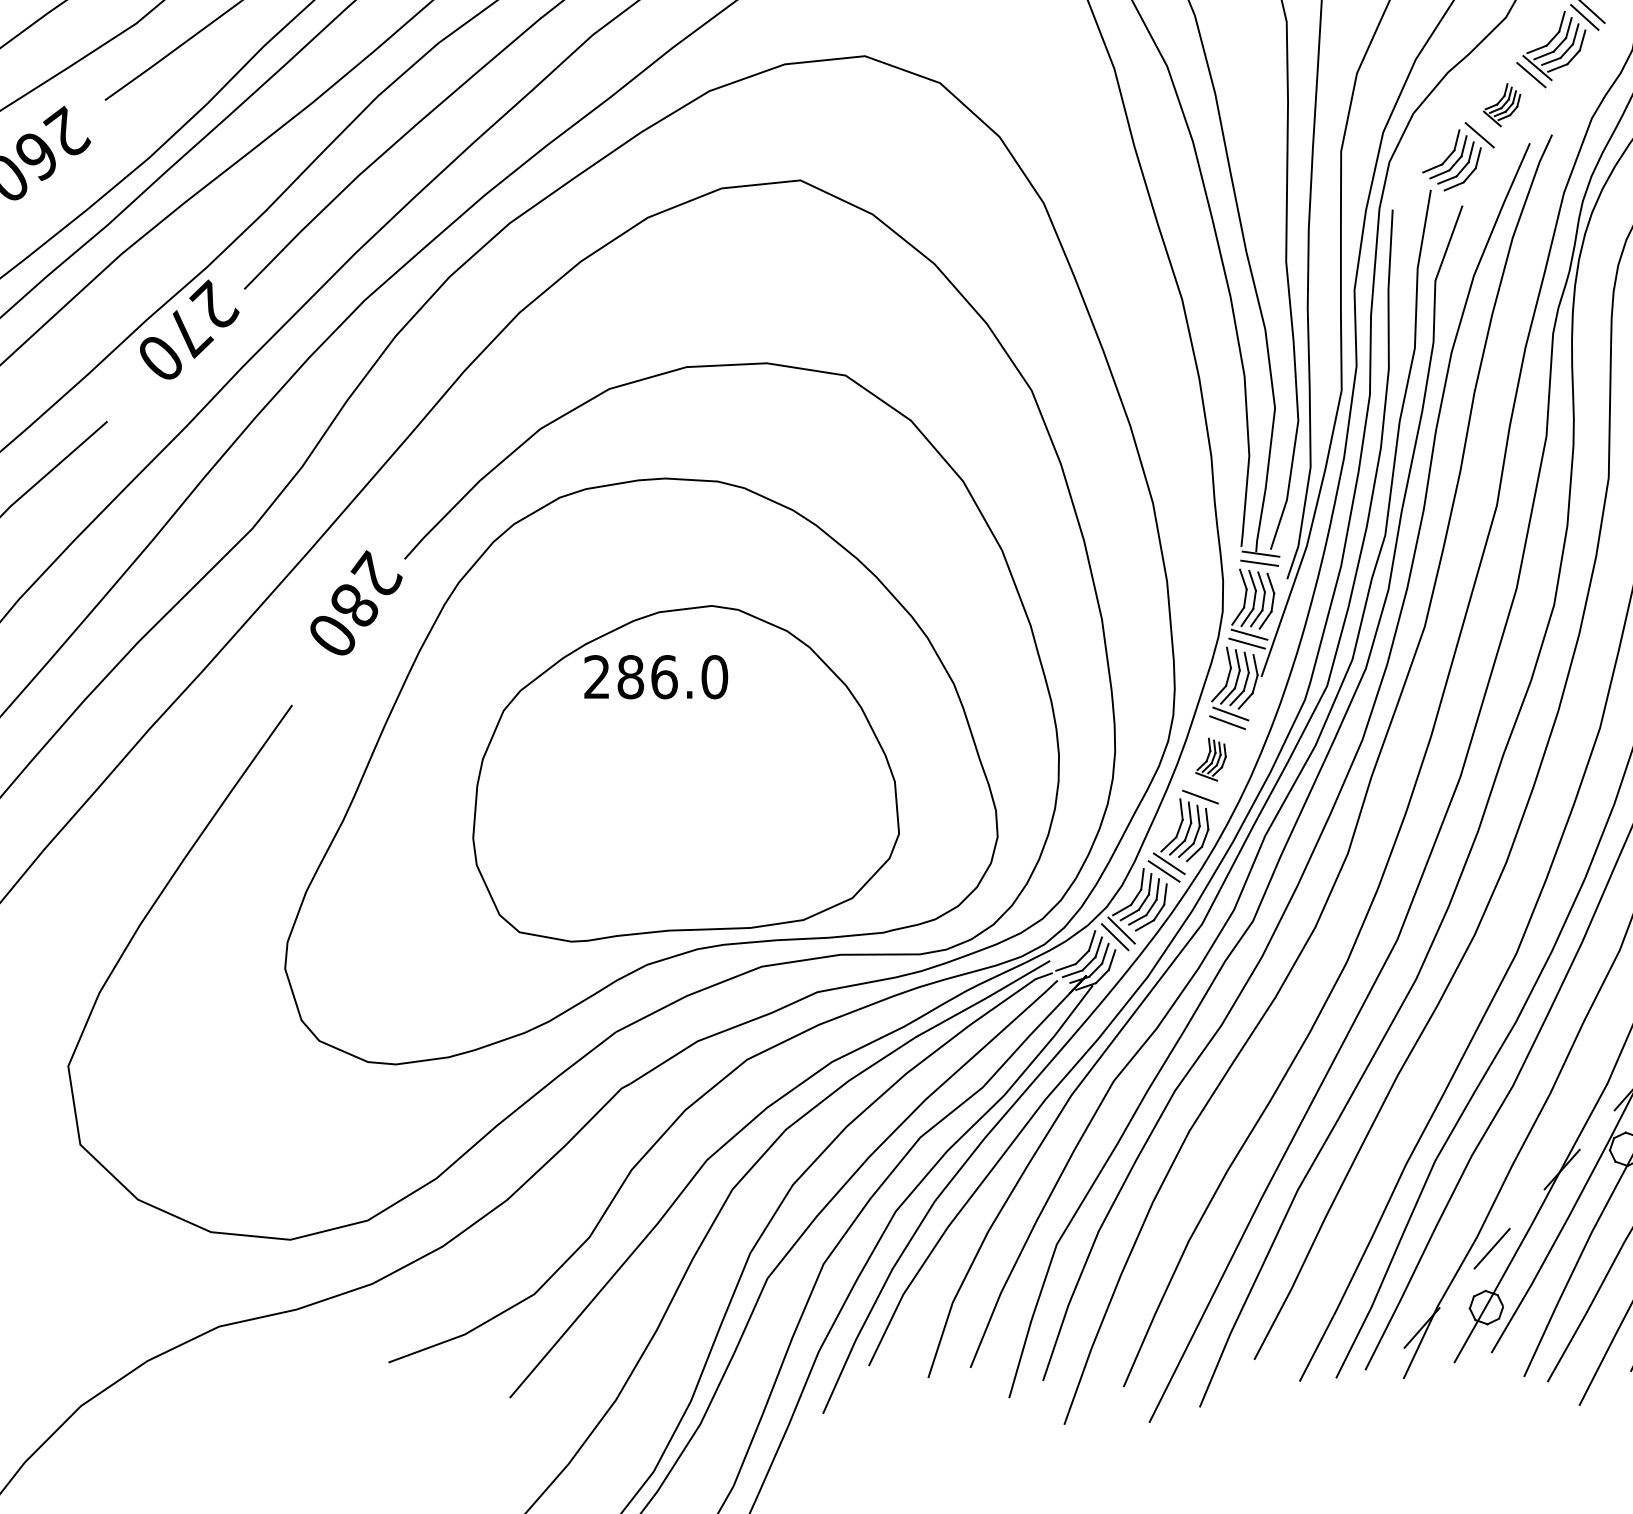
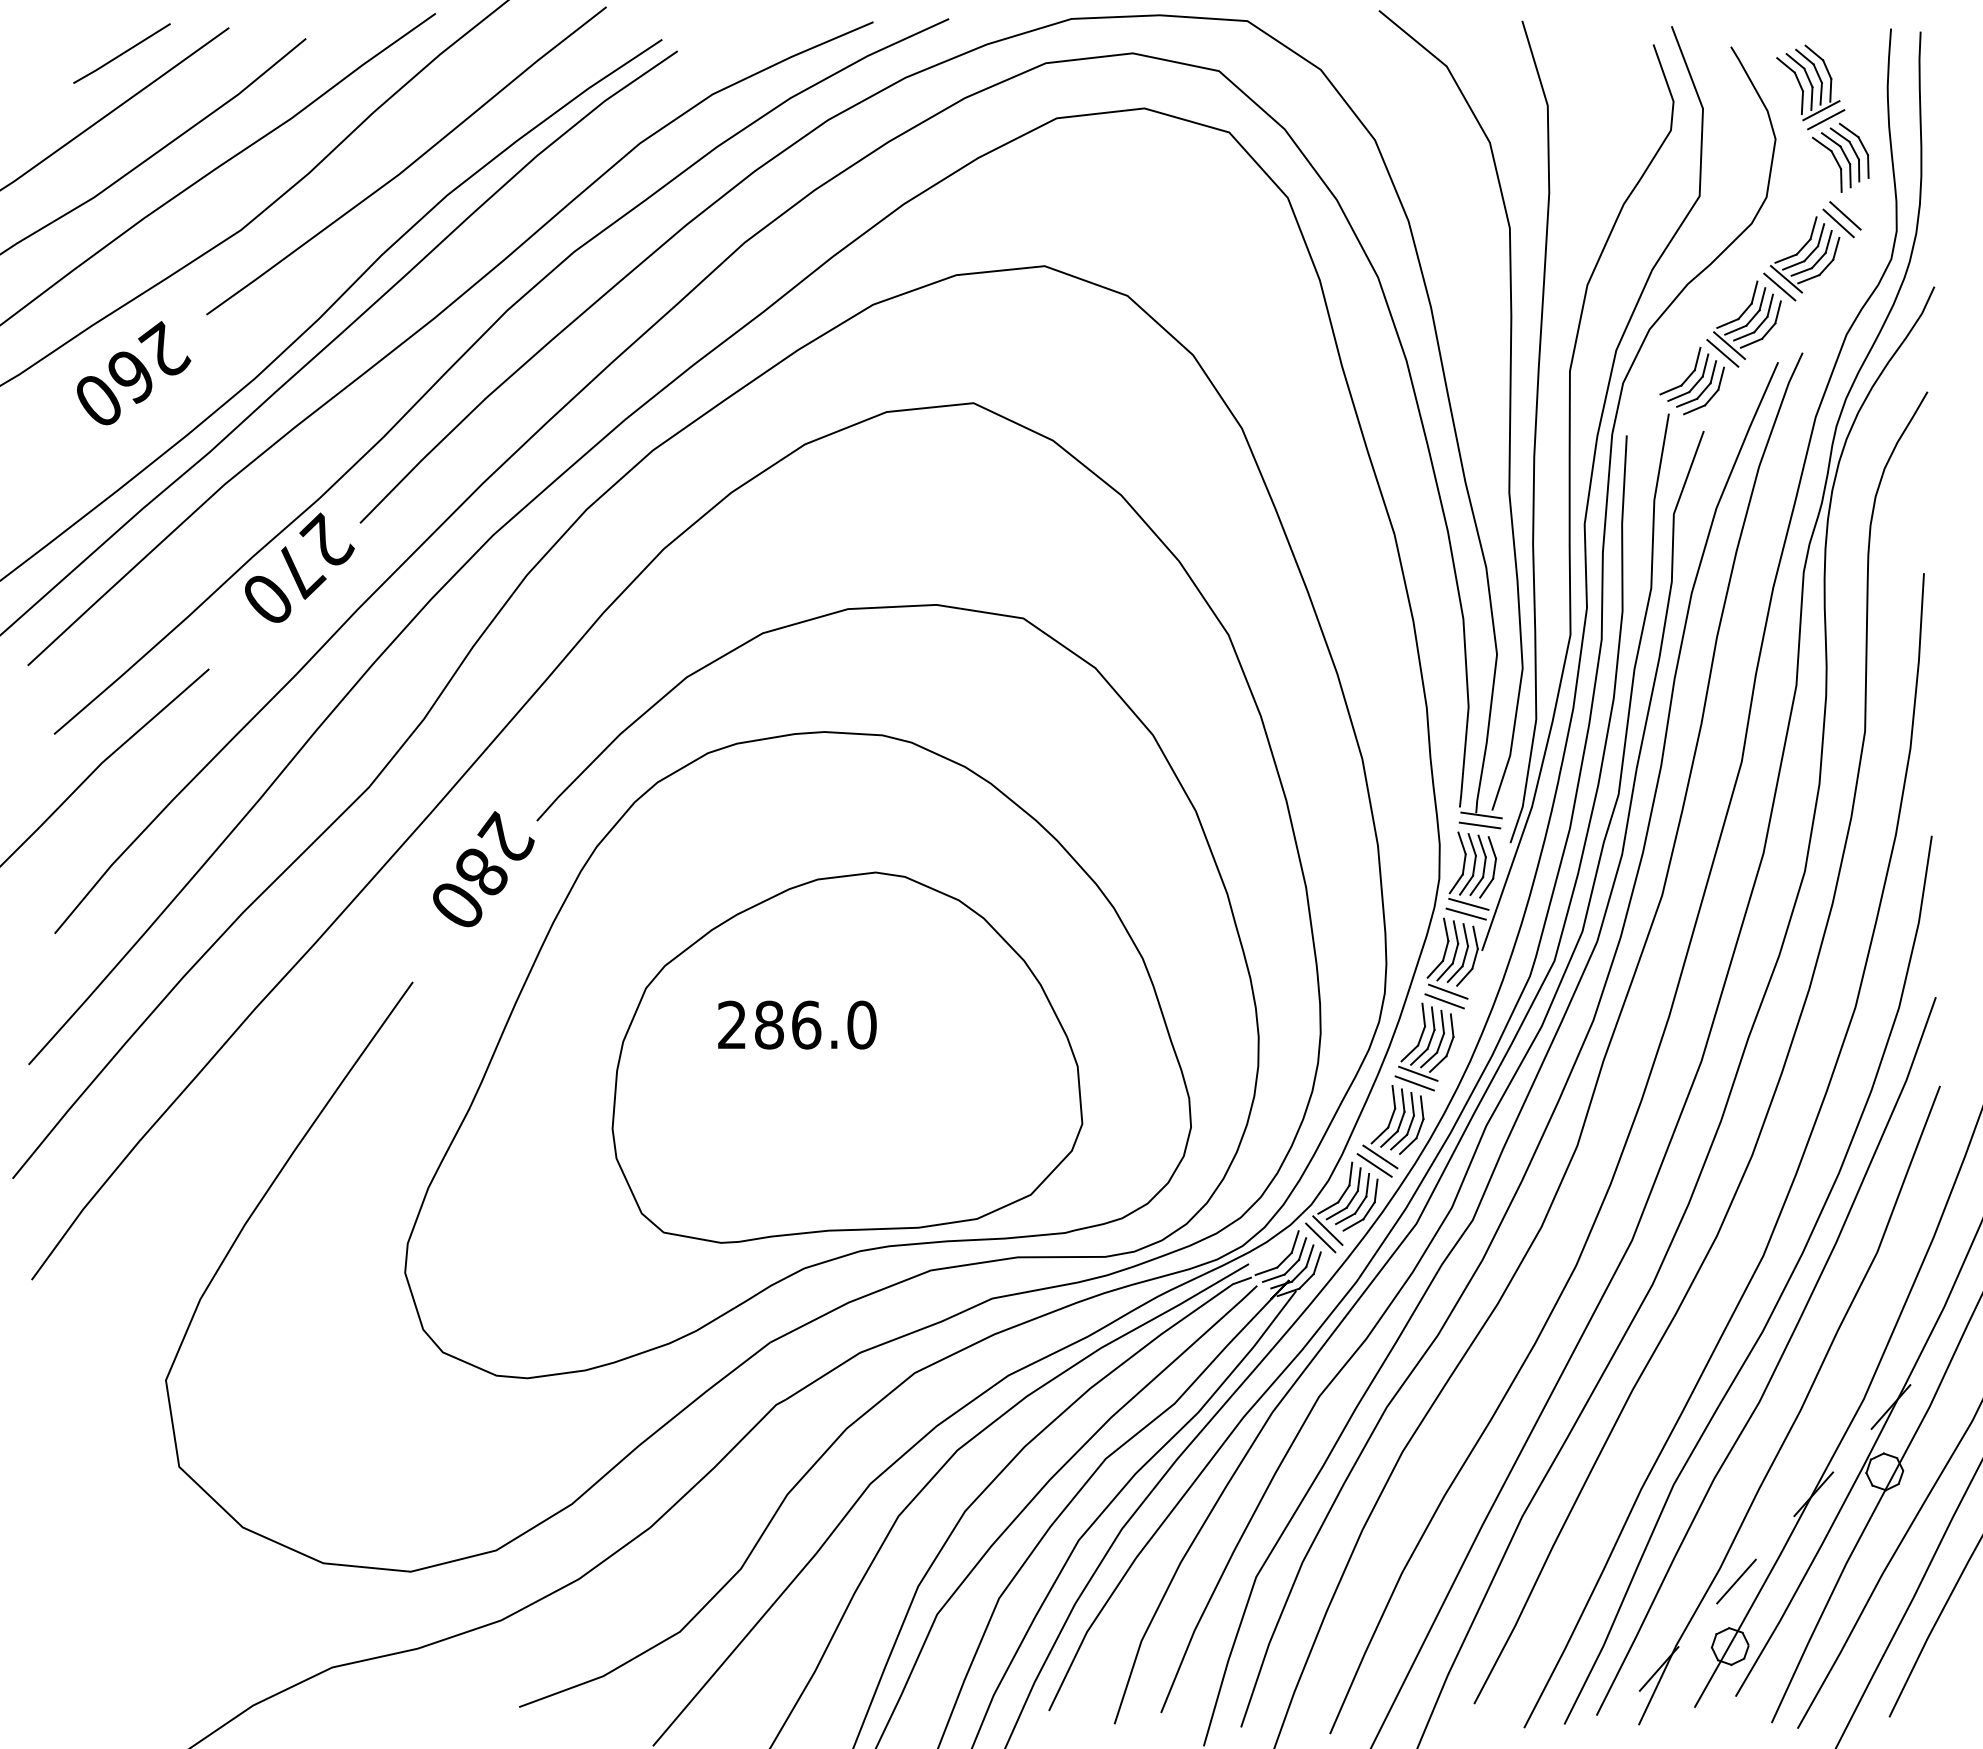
part: (1502, 104) -> (1747, 319), size x1.67
text: (656, 676) -> (797, 1024), moved
part: (1211, 759) -> (1426, 1041), size x1.67

